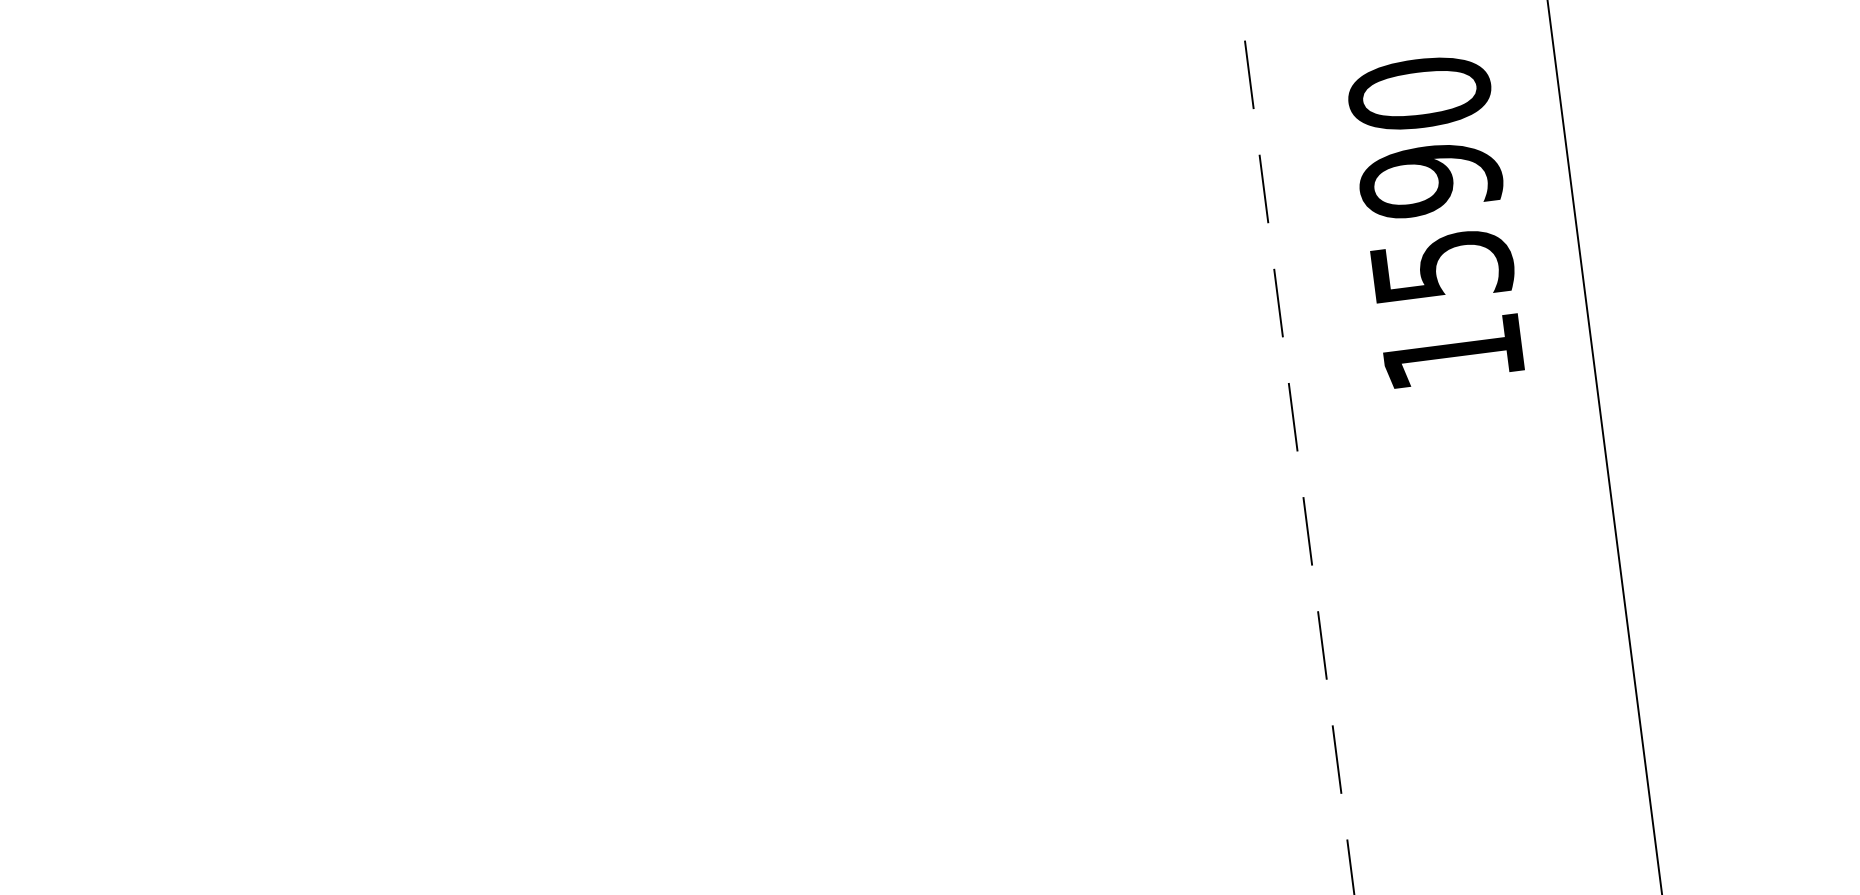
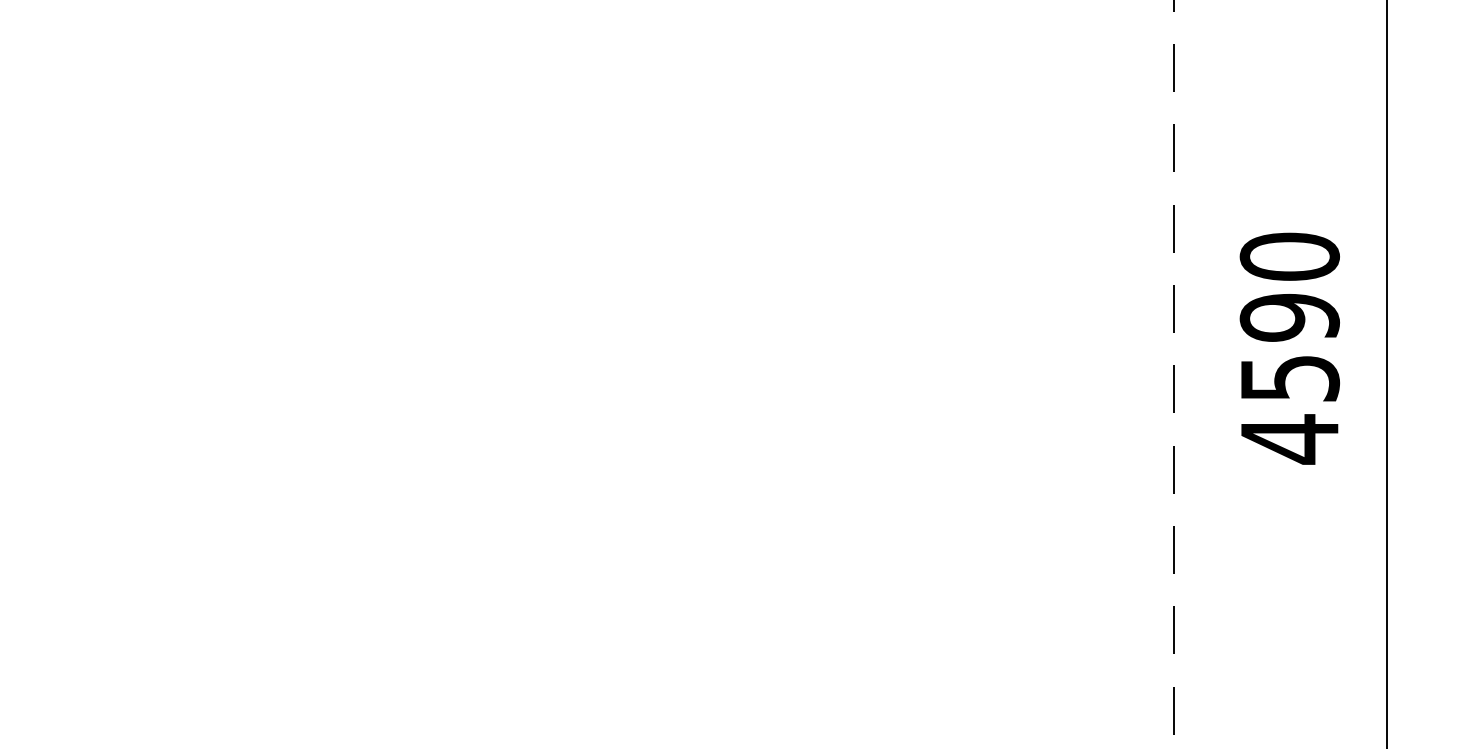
text: (1452, 353) -> (1289, 439), 1590 -> 4590

